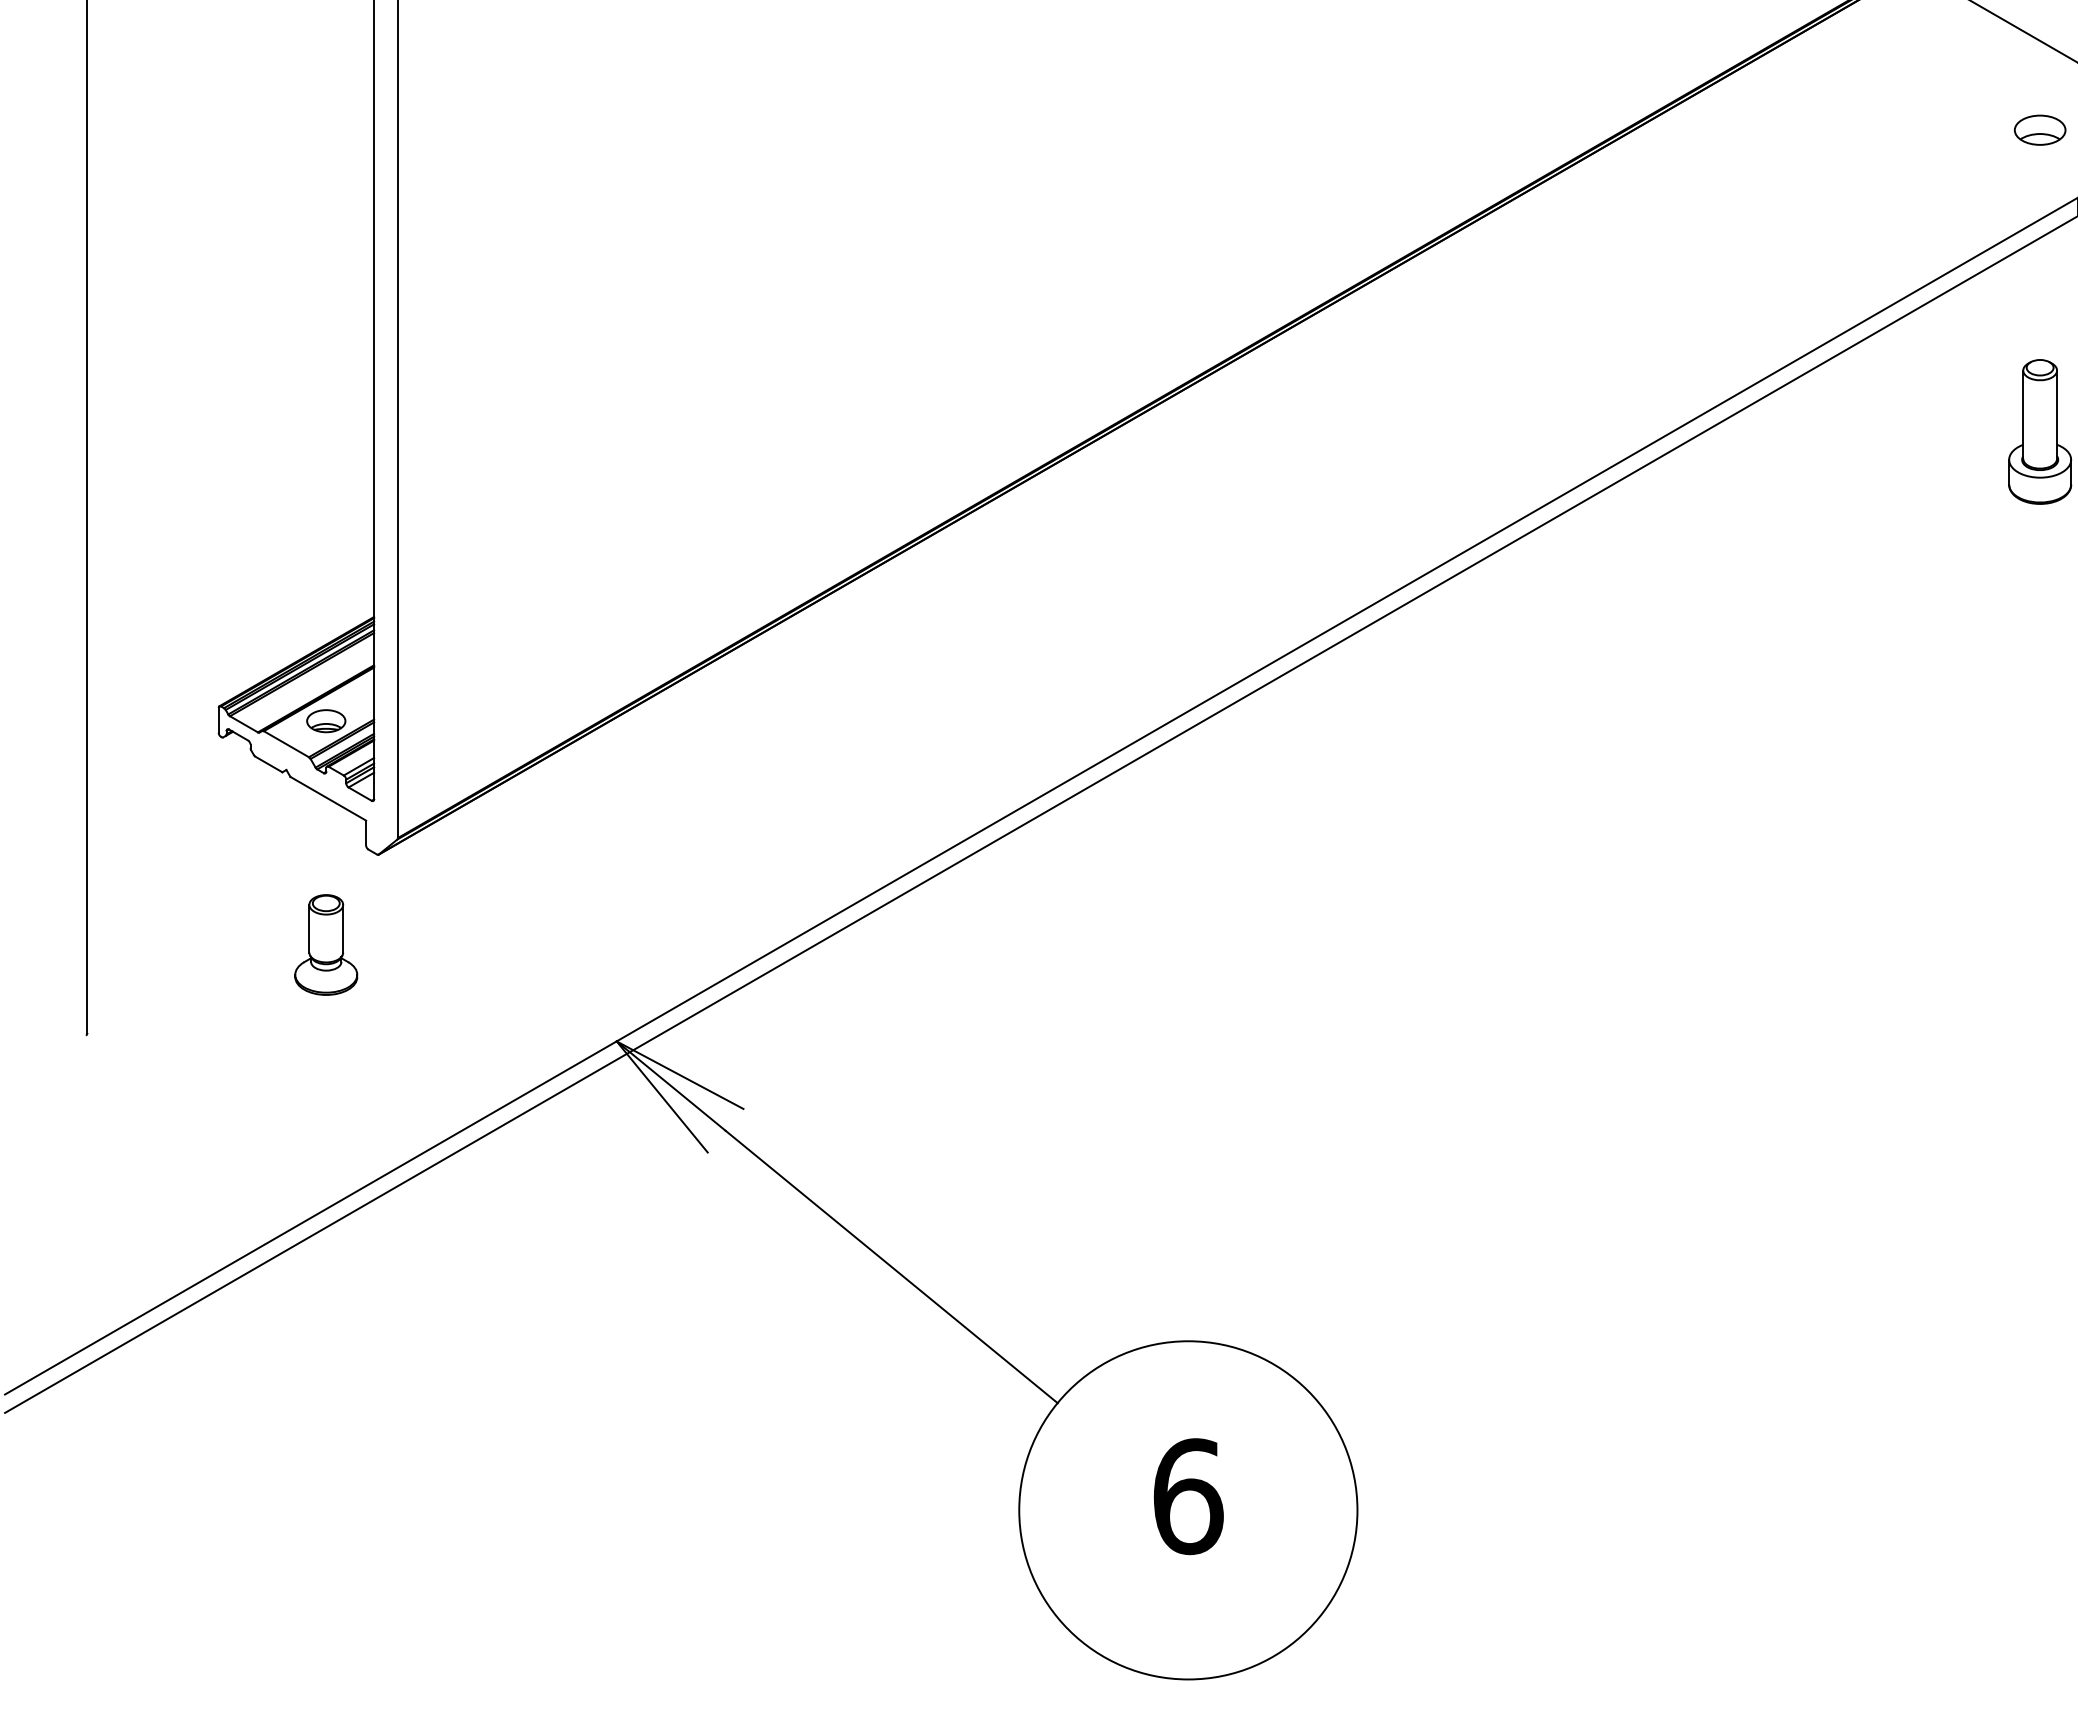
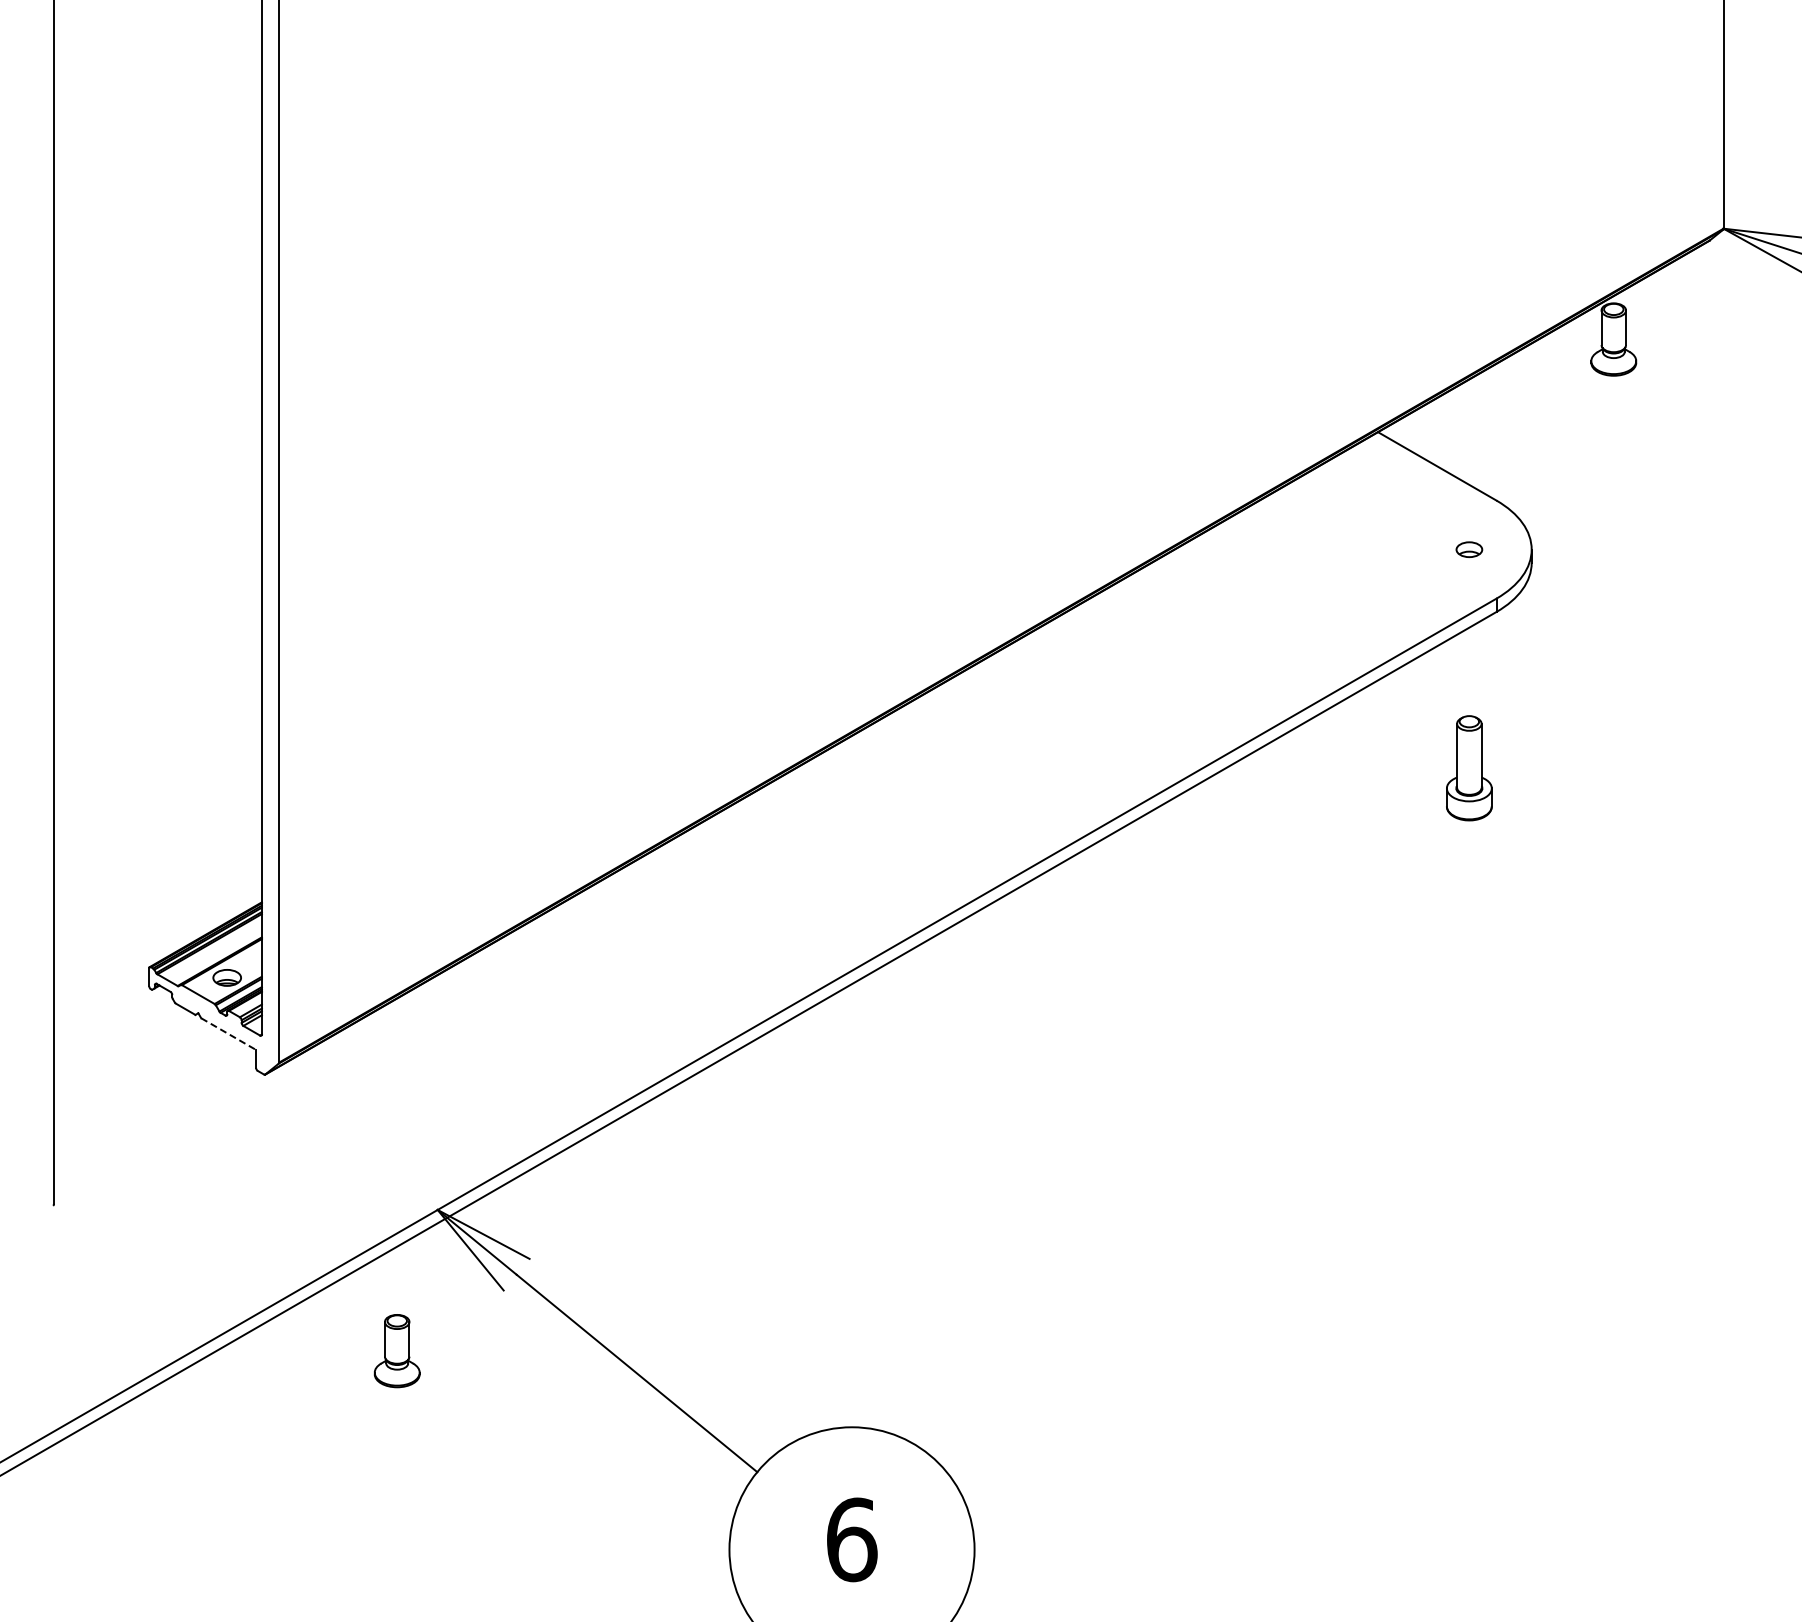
part: (2040, 130) -> (1469, 549), size x0.7
line: (328, 799) -> (228, 1034), solid -> dashed
part: (325, 945) -> (396, 1351), moved

